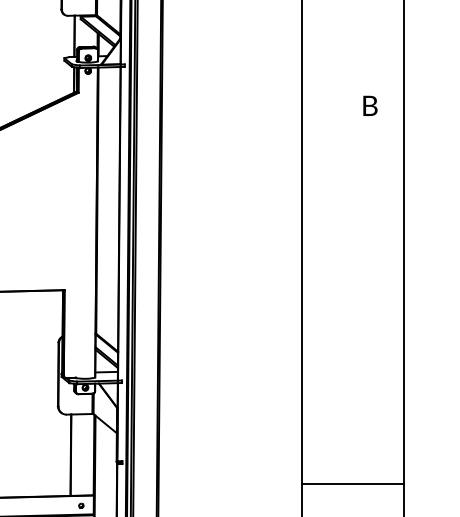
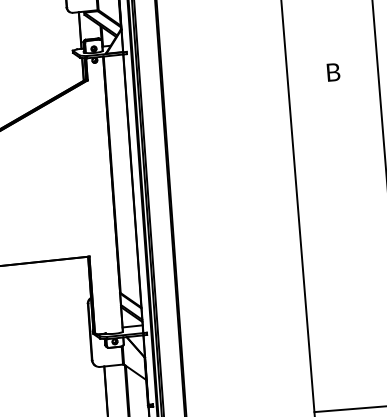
text: (370, 105) -> (333, 71), moved

